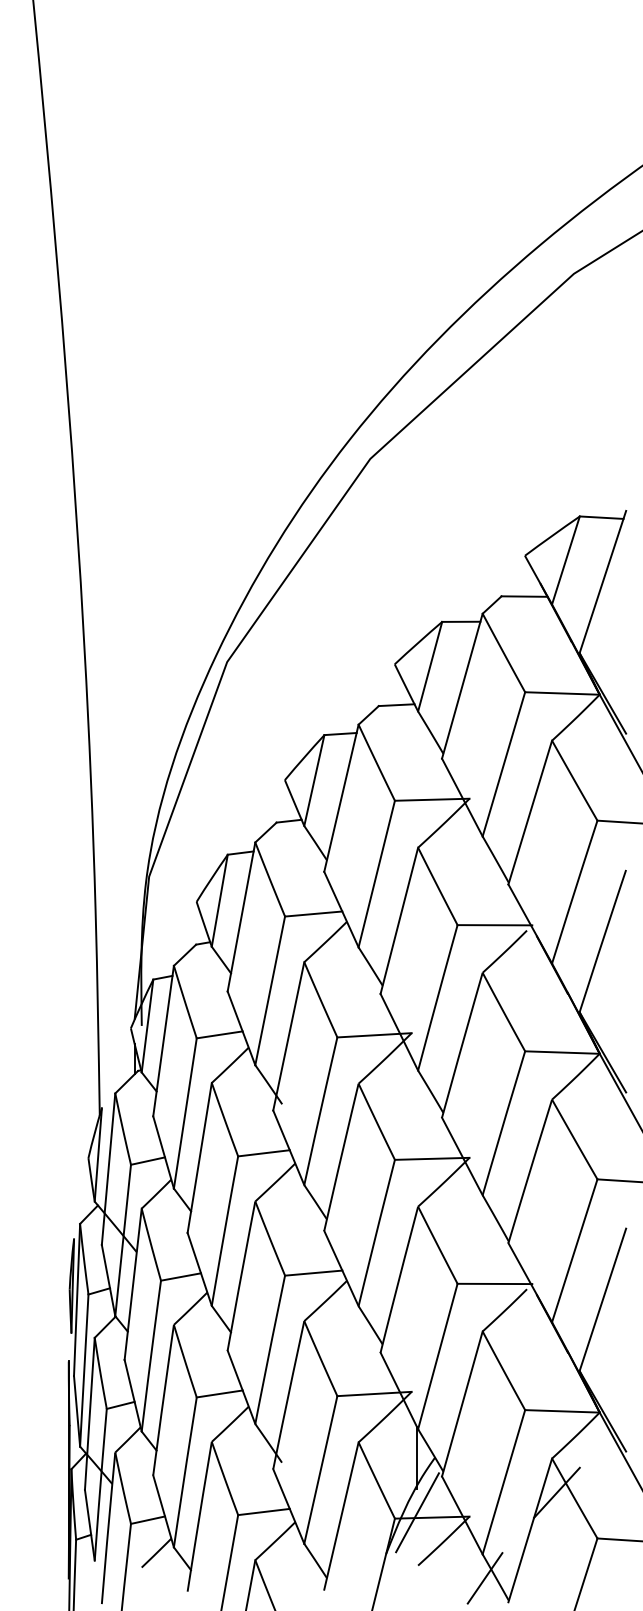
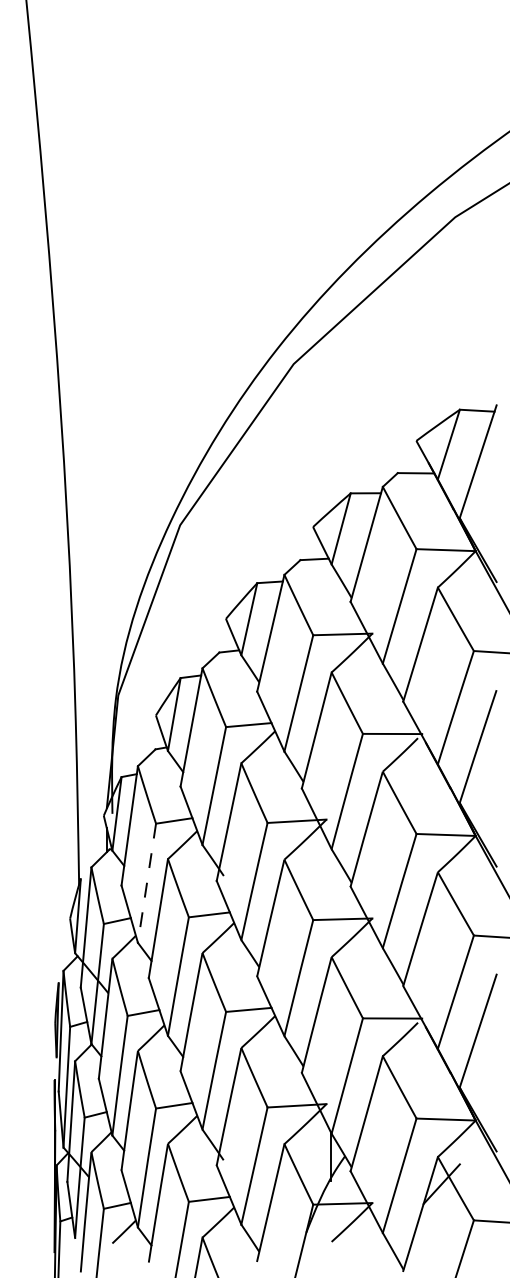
line: (185, 1113) -> (147, 883), solid -> dashed
line: (417, 1512) -> (331, 1199), removed
line: (484, 1578) -> (384, 1252), removed

